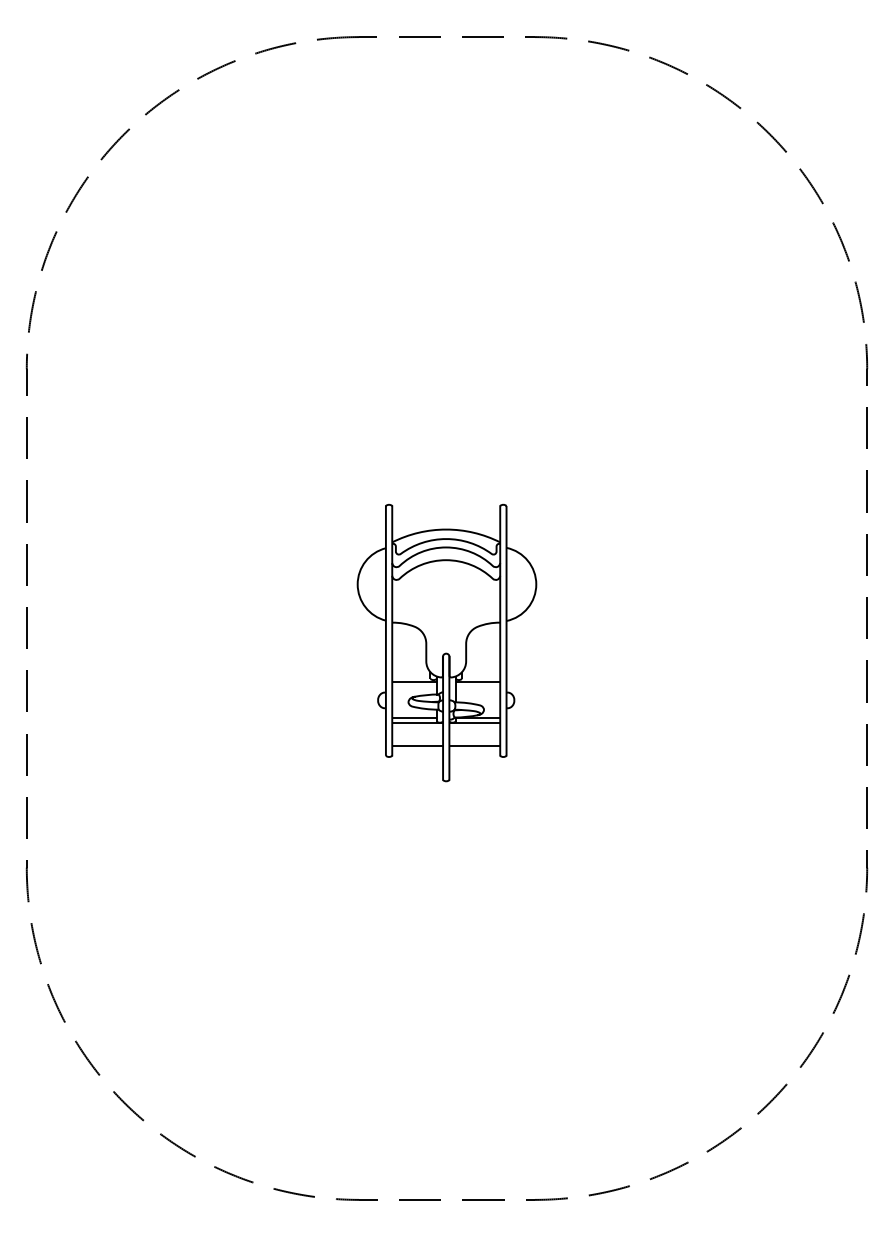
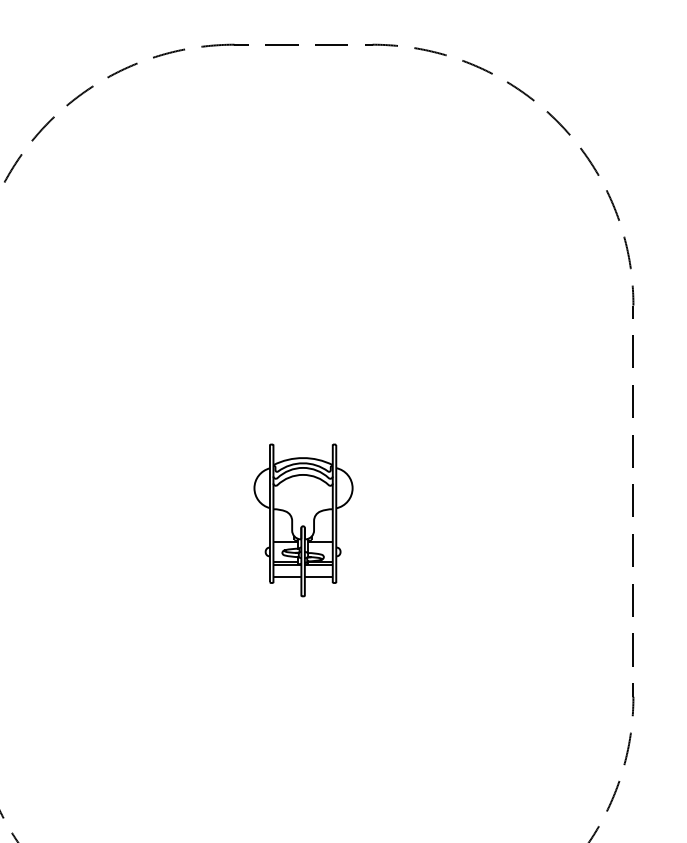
part: (446, 642) -> (303, 520), size x0.7

